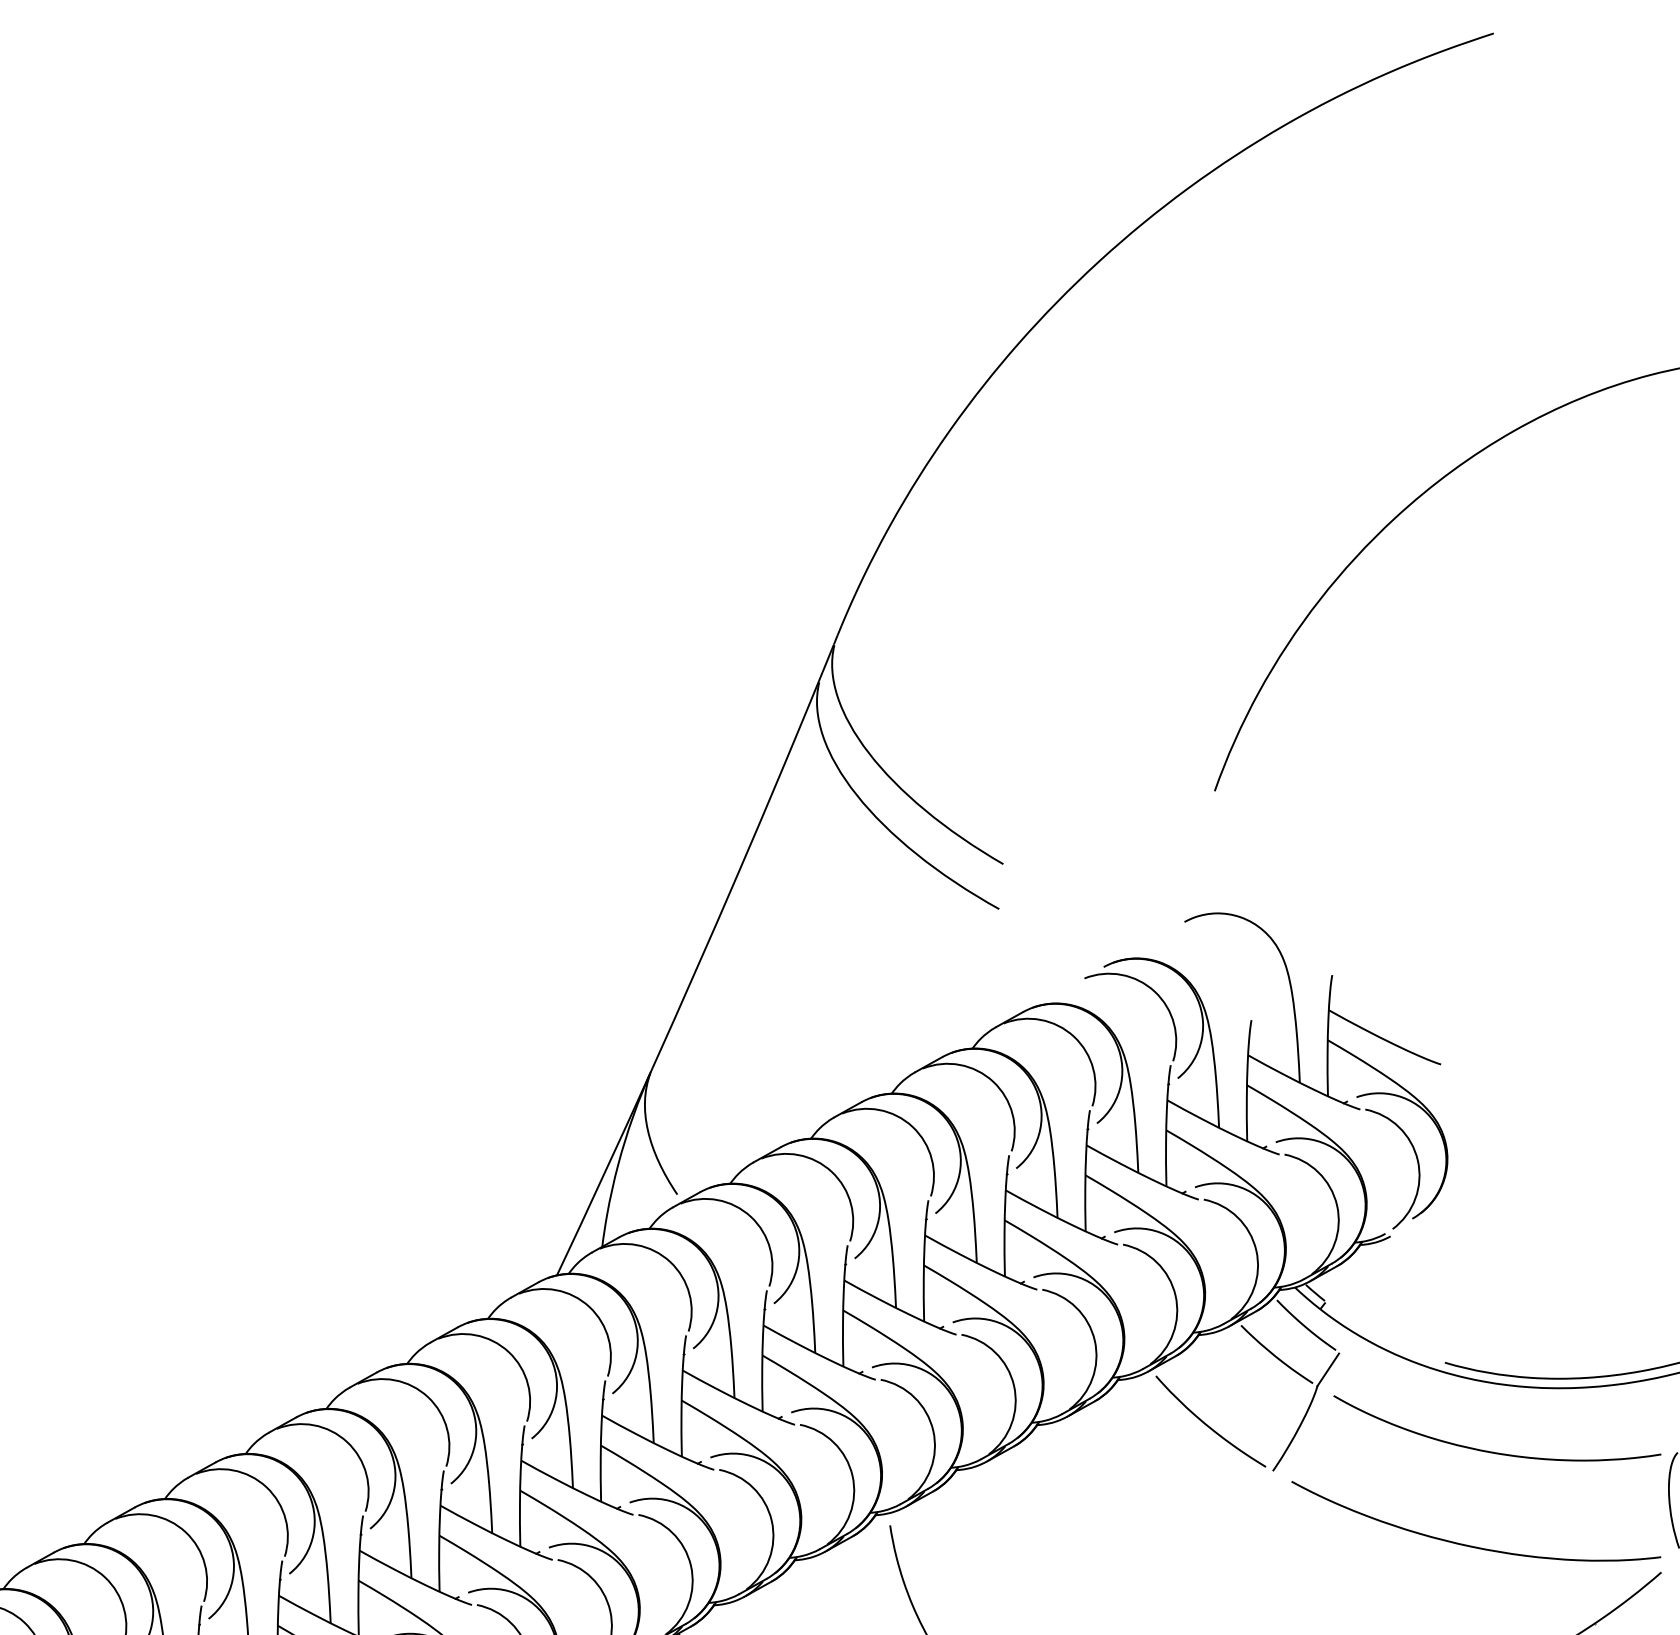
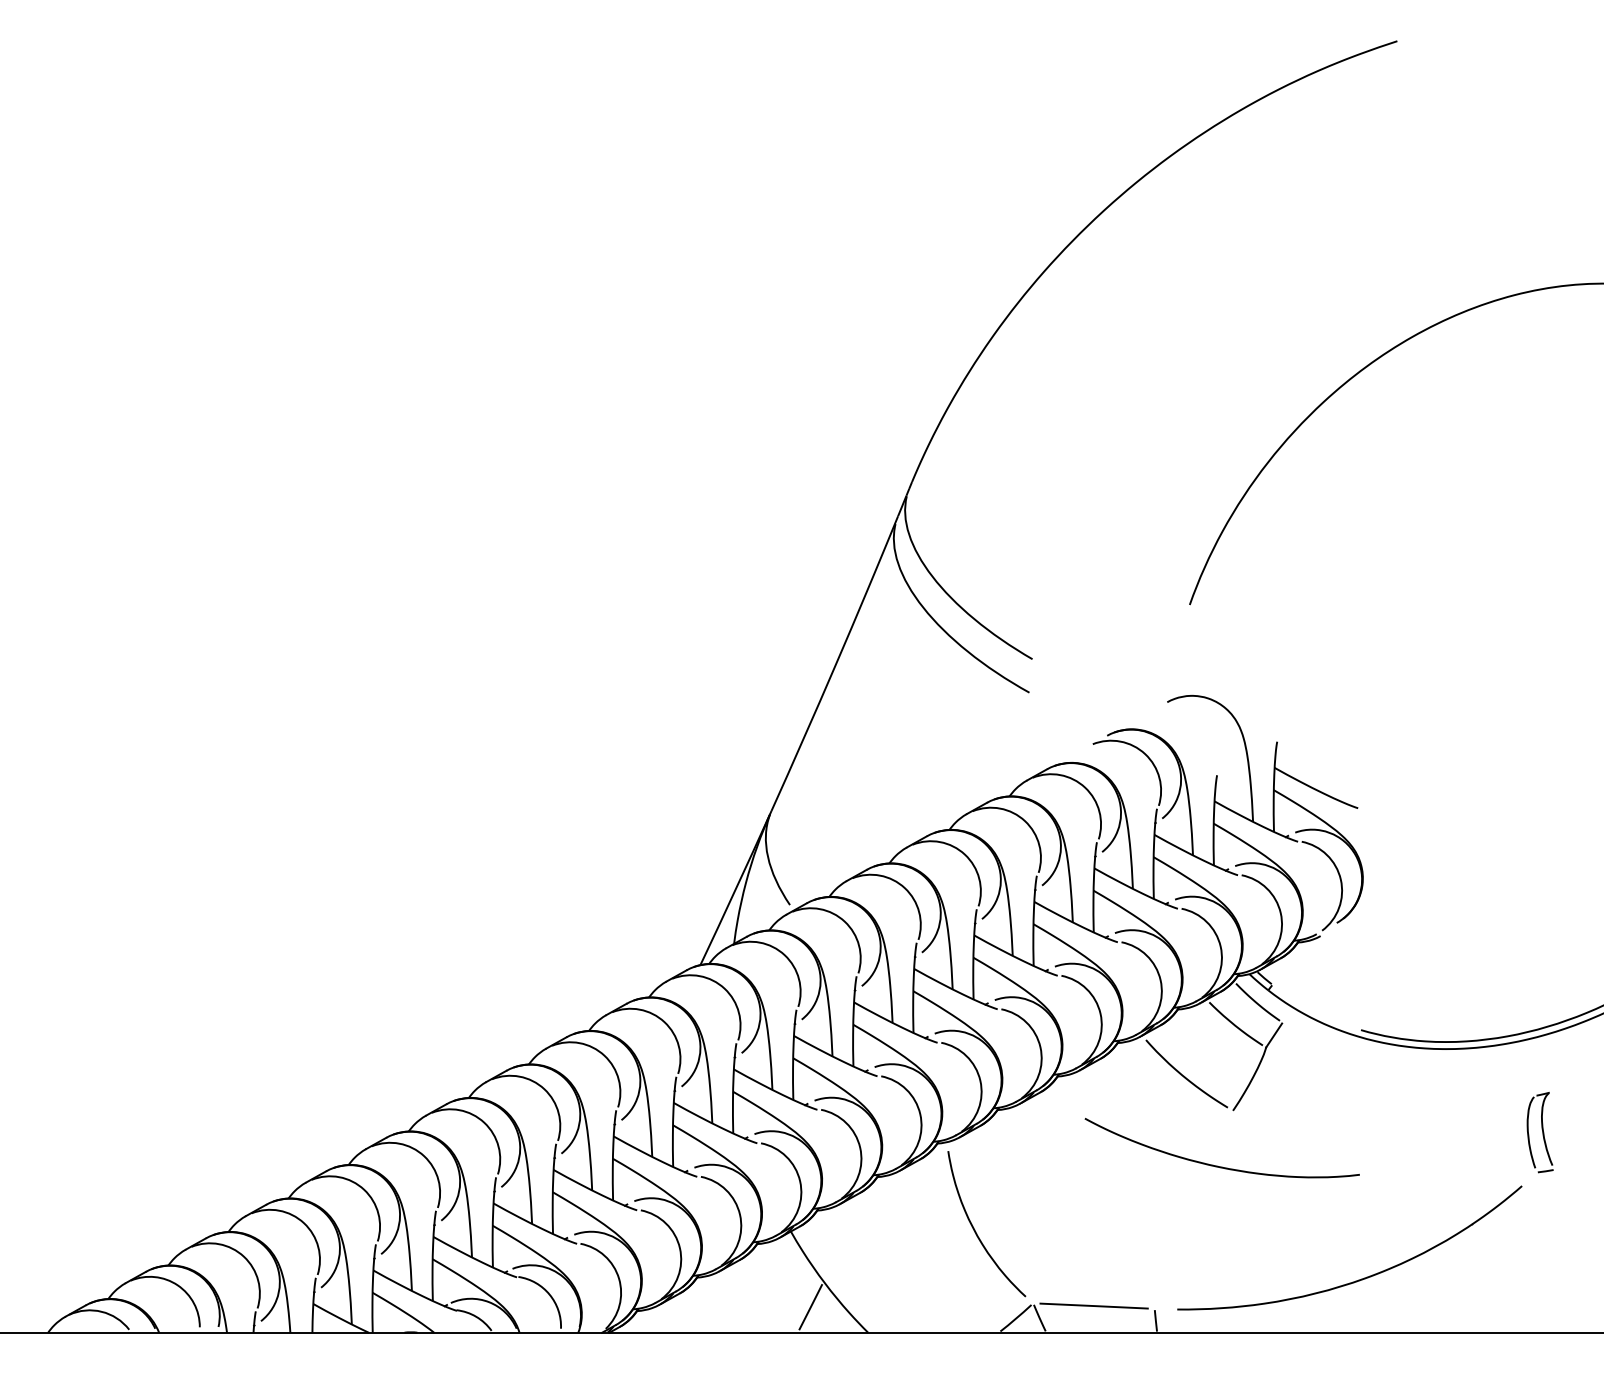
curve: (1491, 1450) -> (1395, 1095), removed
curve: (1469, 1544) -> (1217, 1165), moved

